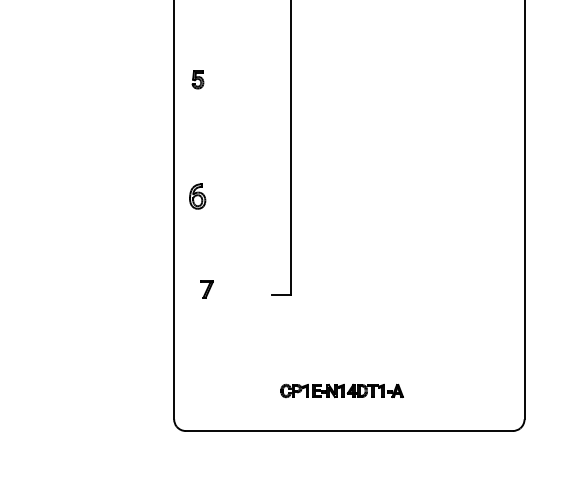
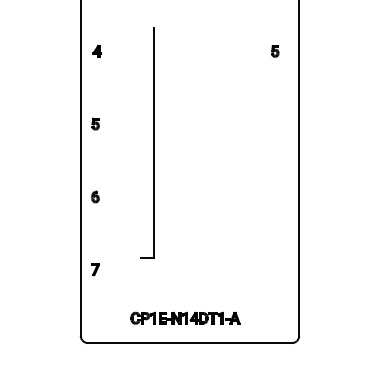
part: (197, 195) -> (95, 196), size x0.71
part: (207, 288) -> (95, 269), moved
part: (342, 389) -> (185, 317), size x1.43

